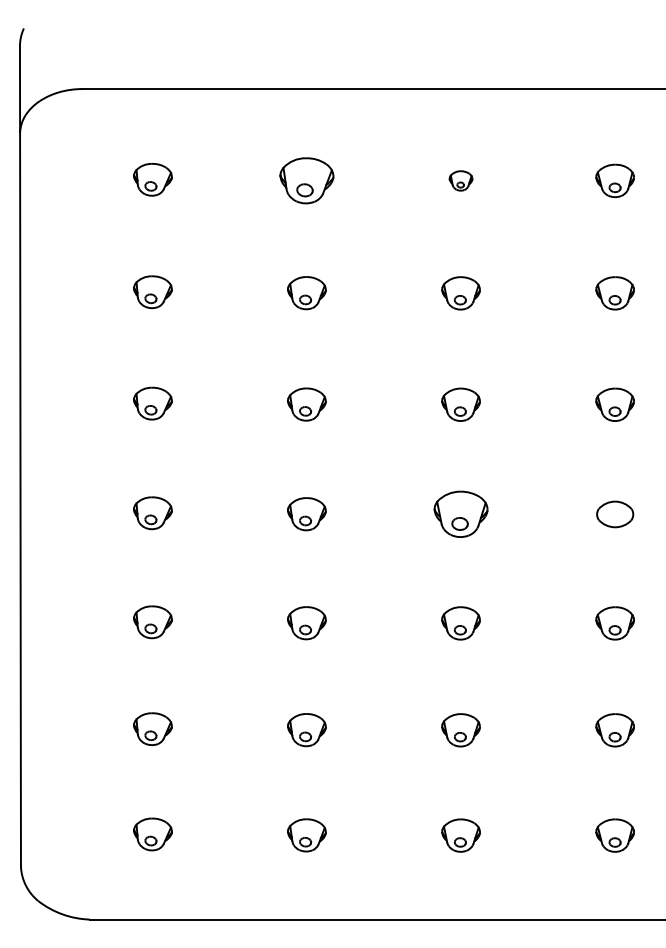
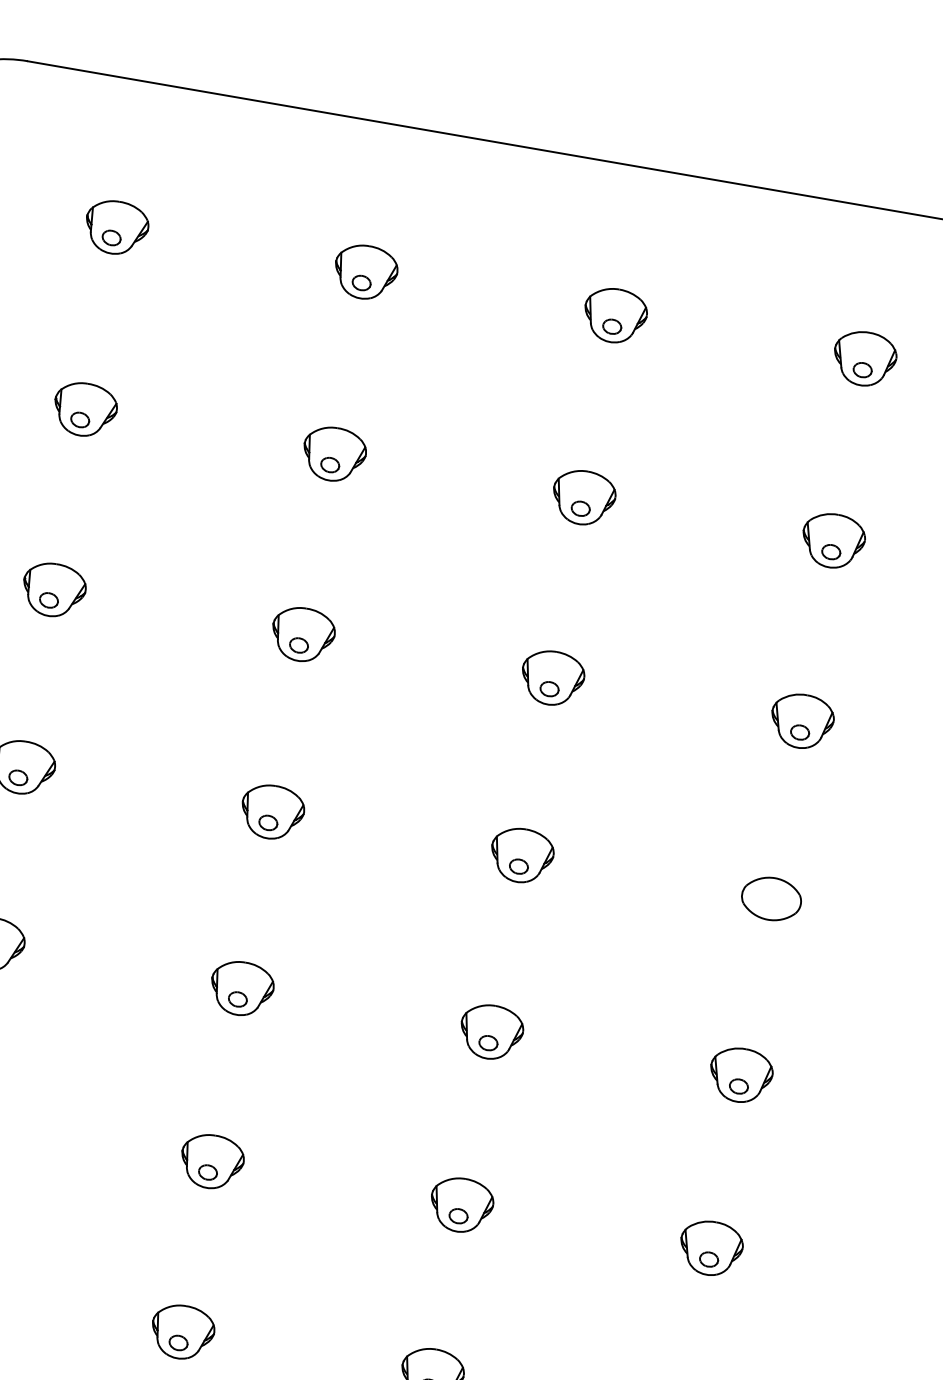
part: (306, 180) -> (365, 271), size x0.71
part: (460, 180) -> (614, 315), size x1.67
part: (460, 514) -> (521, 855), size x0.71

